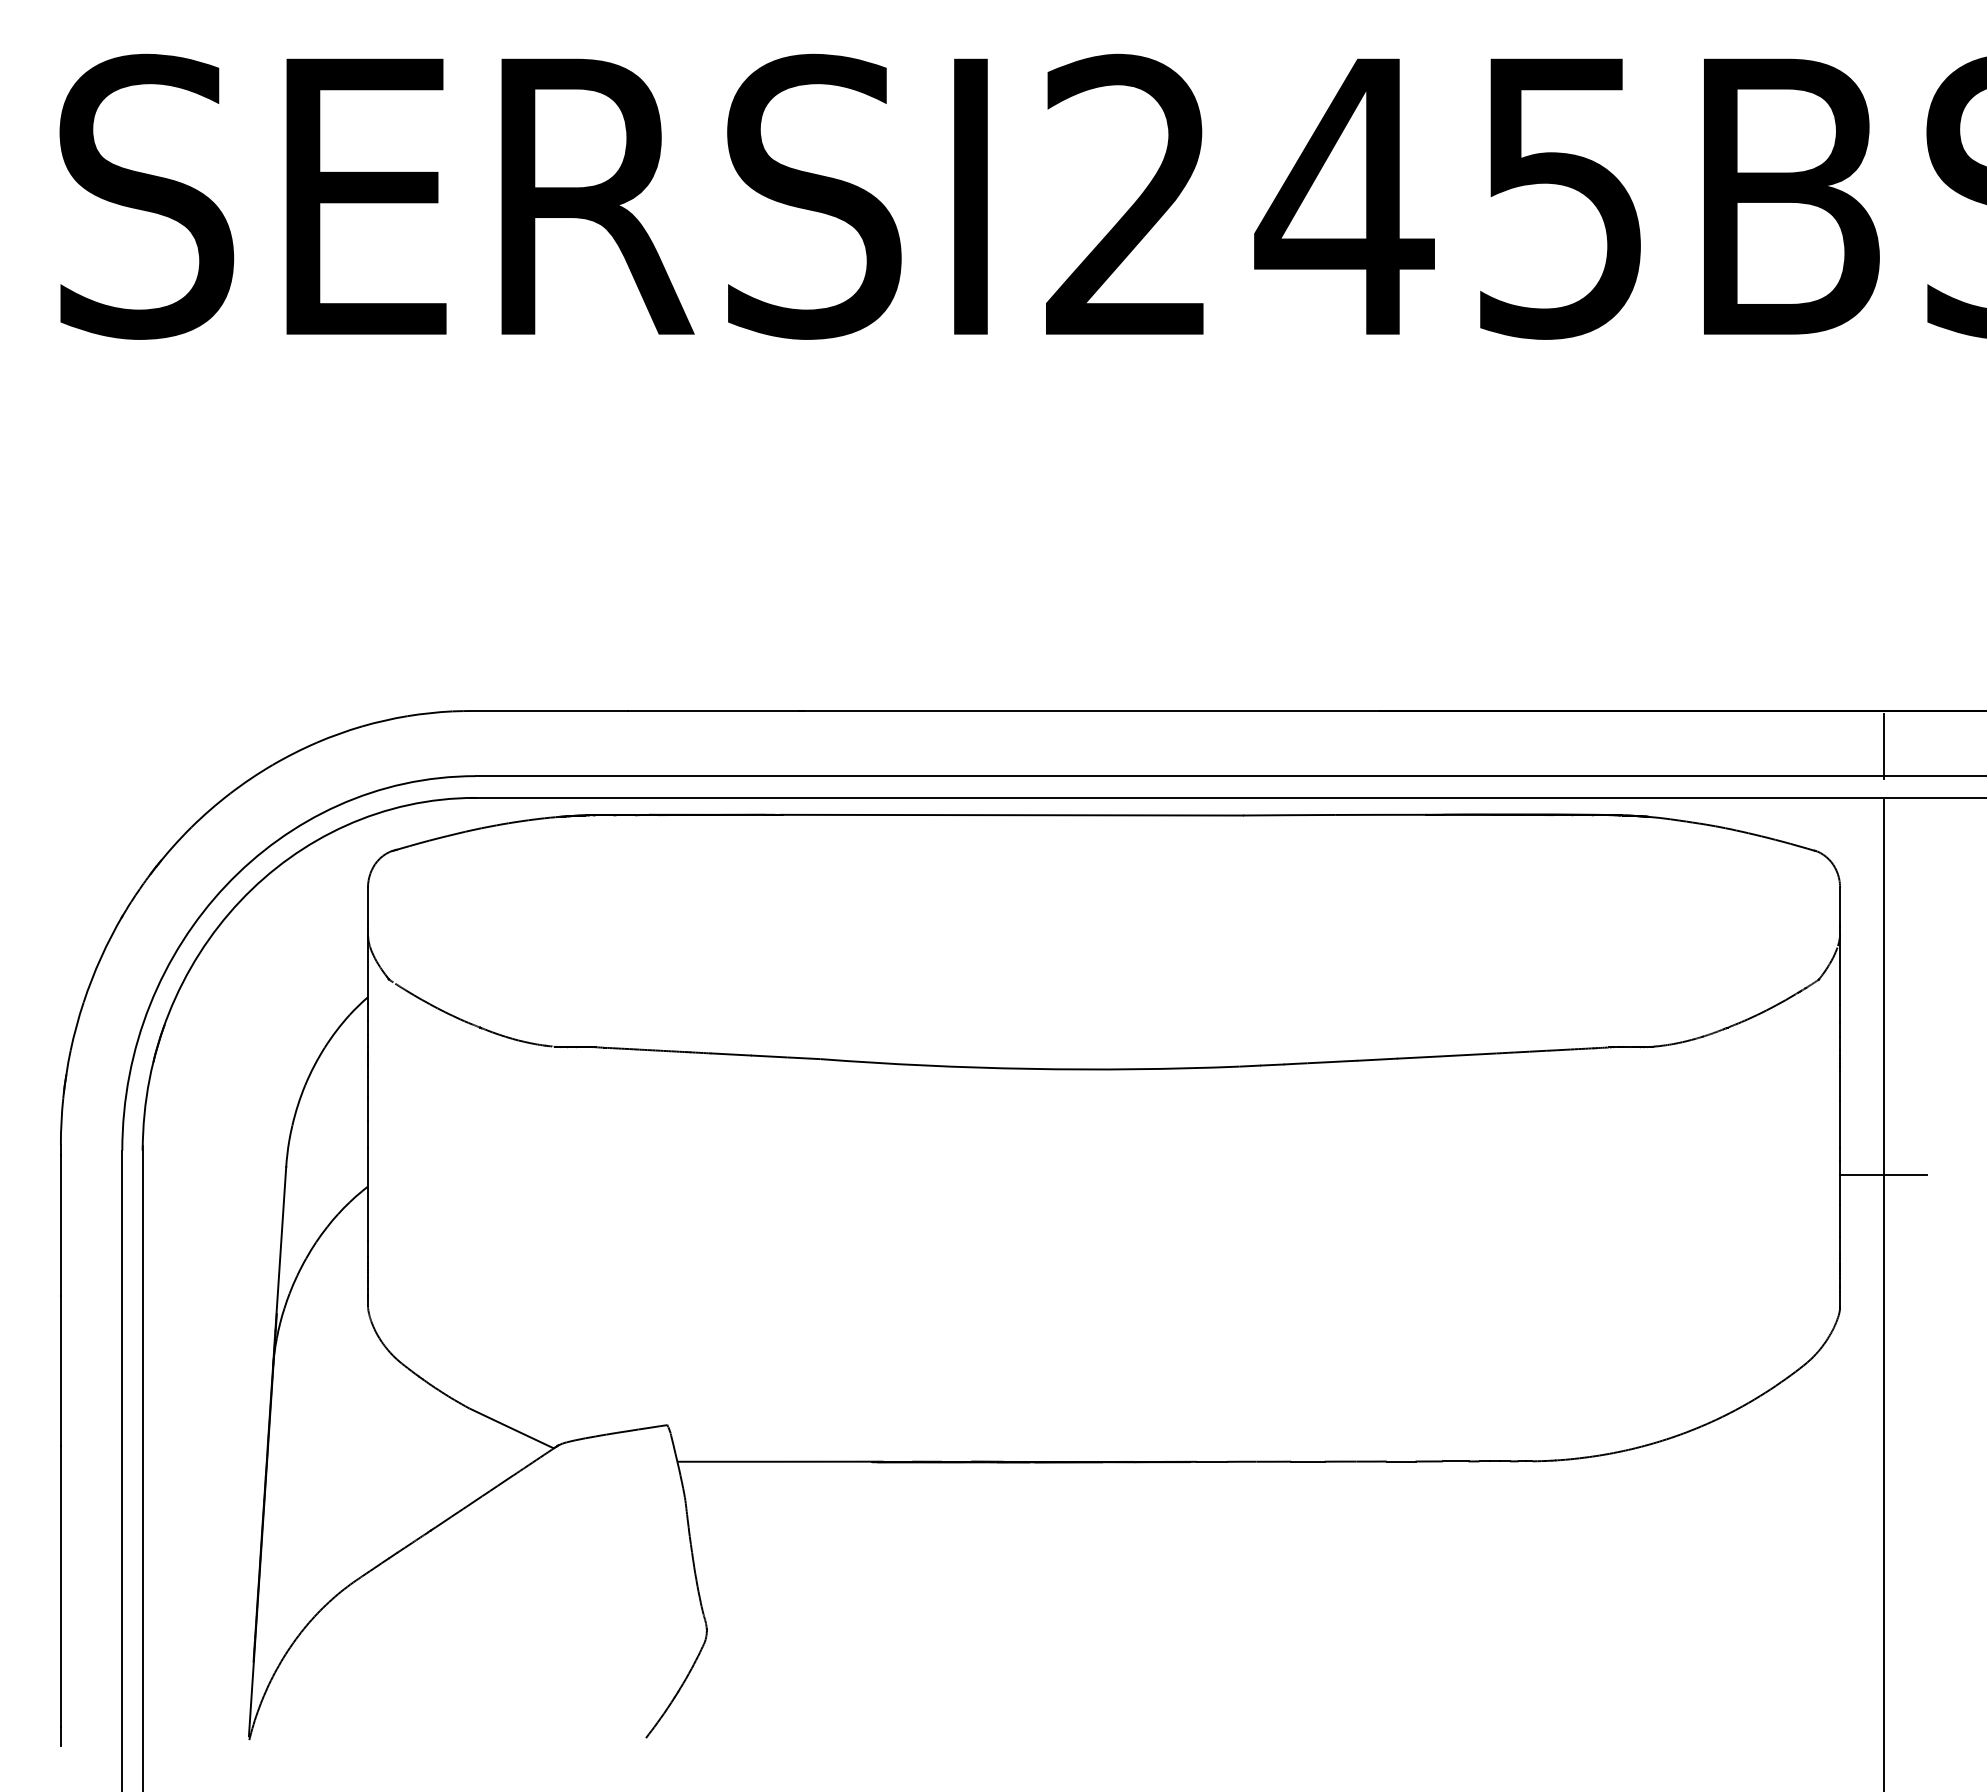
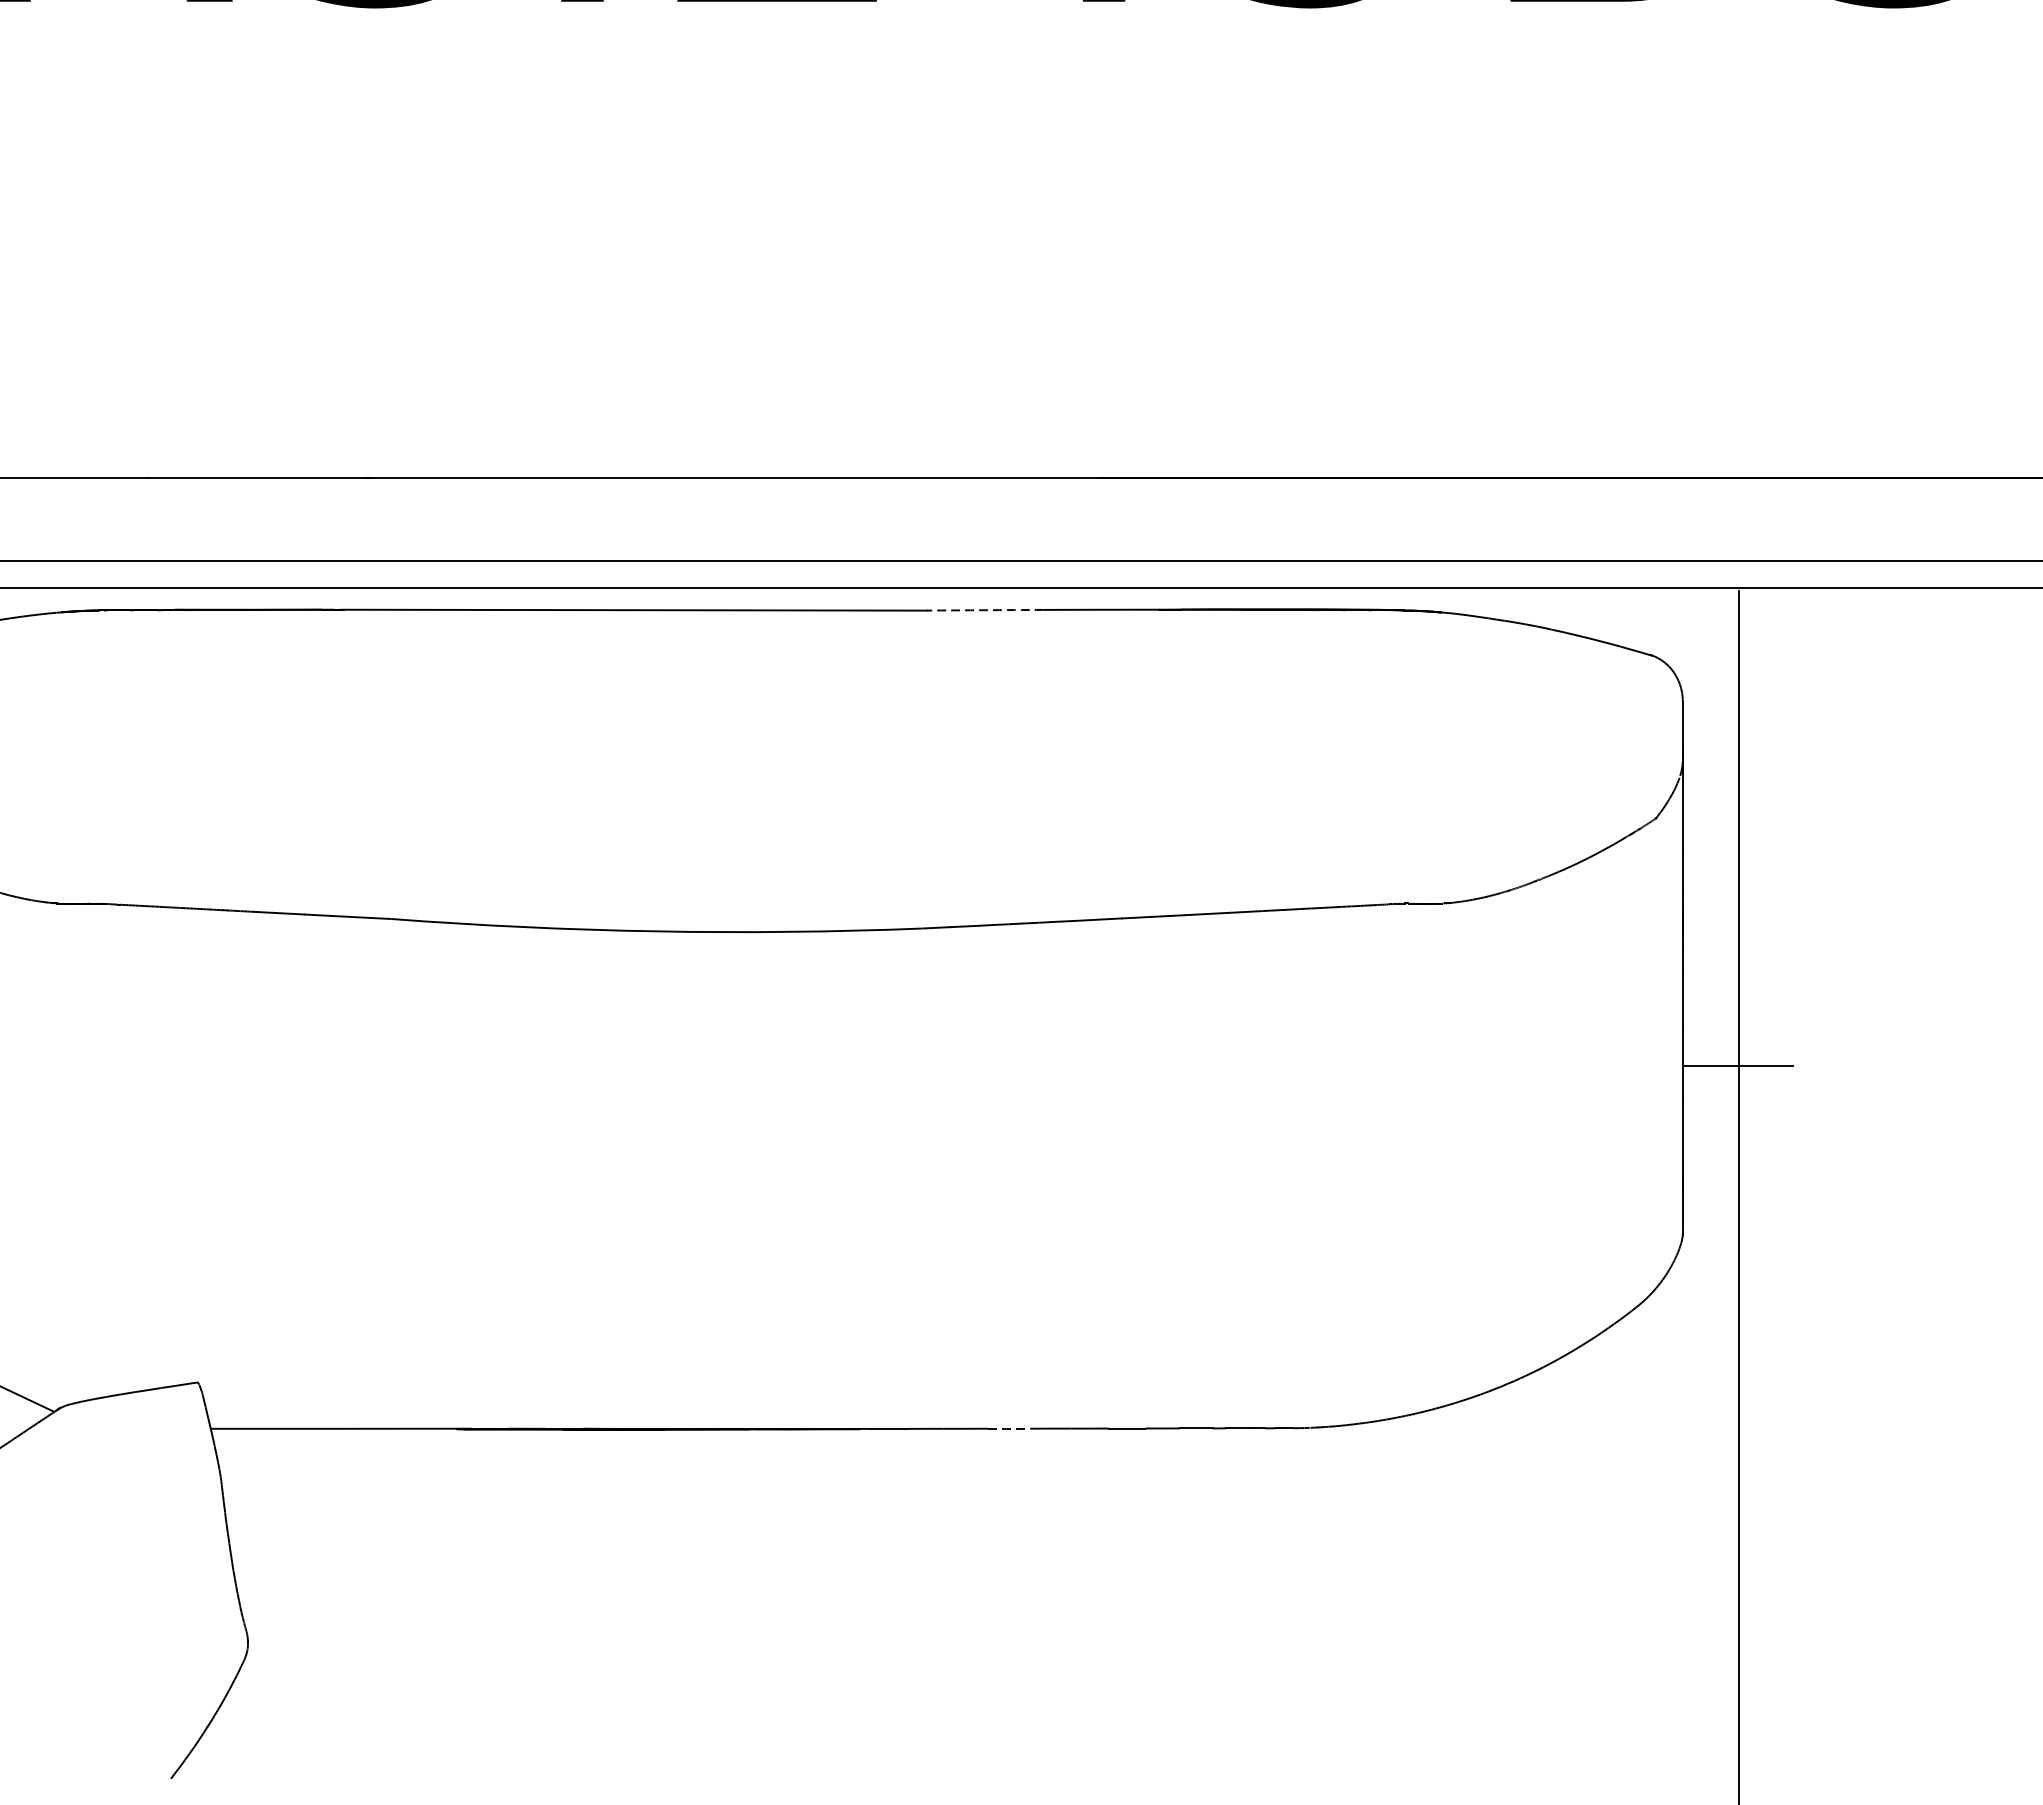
line: (1884, 745) -> (1739, 521), removed
arc: (1289, 815) -> (985, 610), solid -> dashed
line: (1307, 1461) -> (1008, 1428), solid -> dashed

